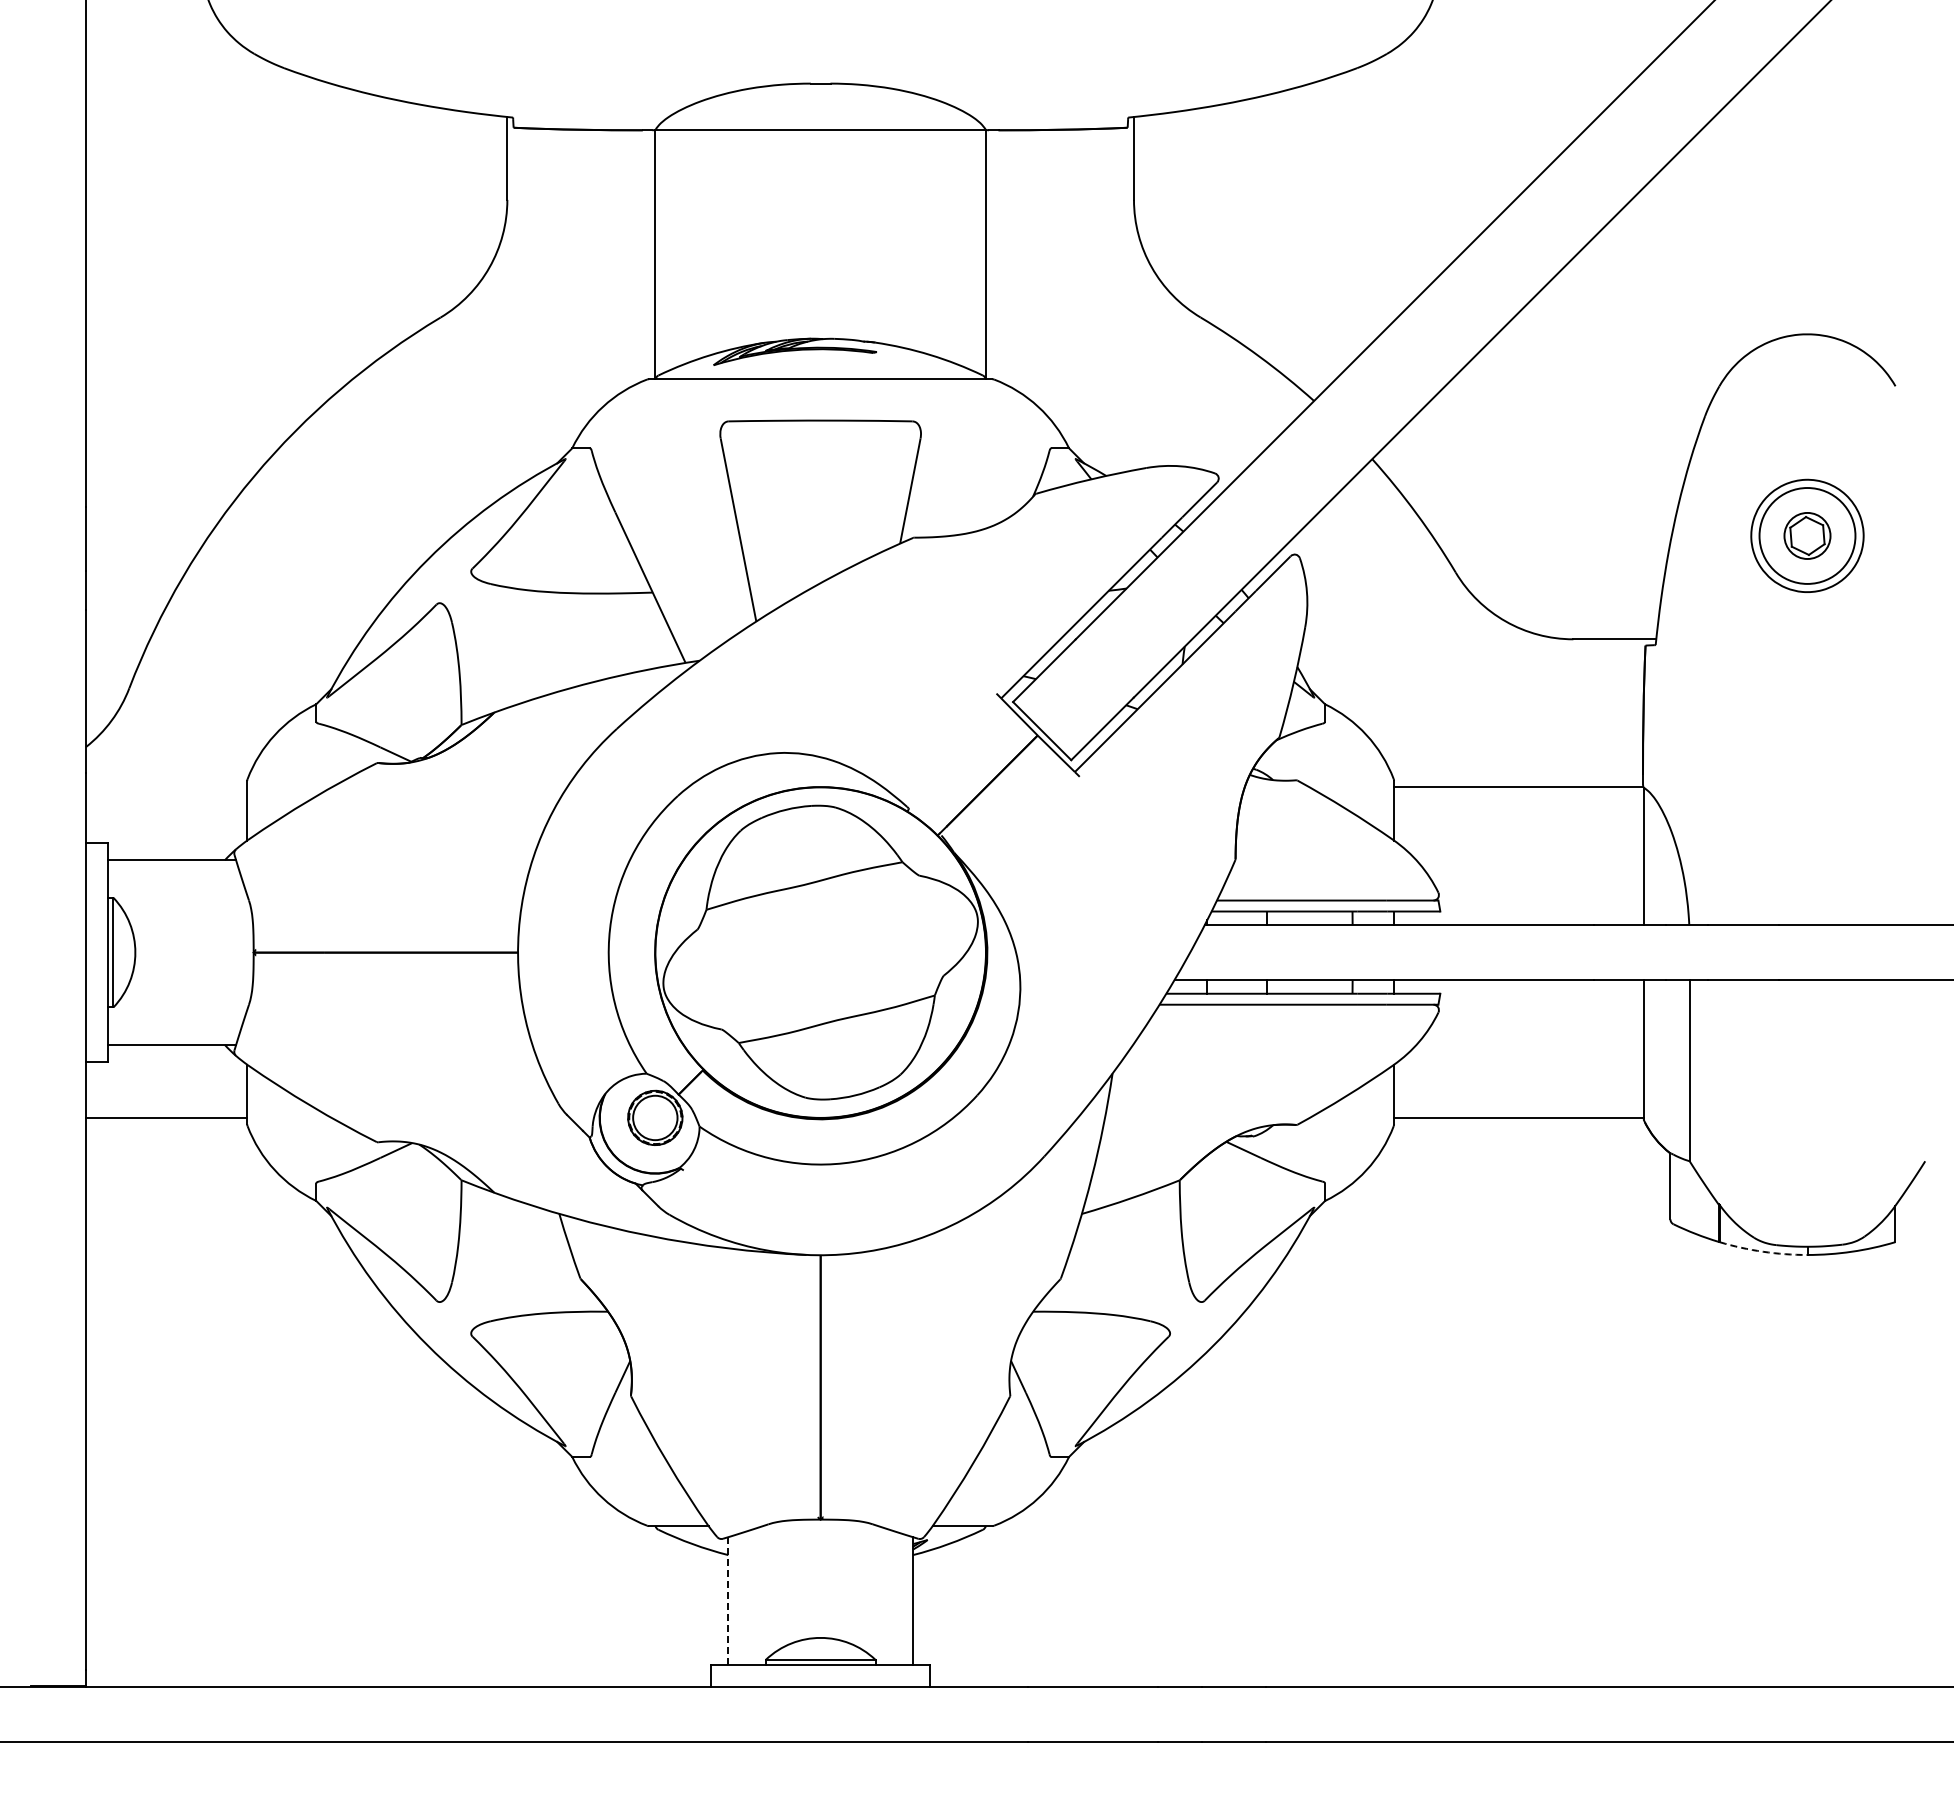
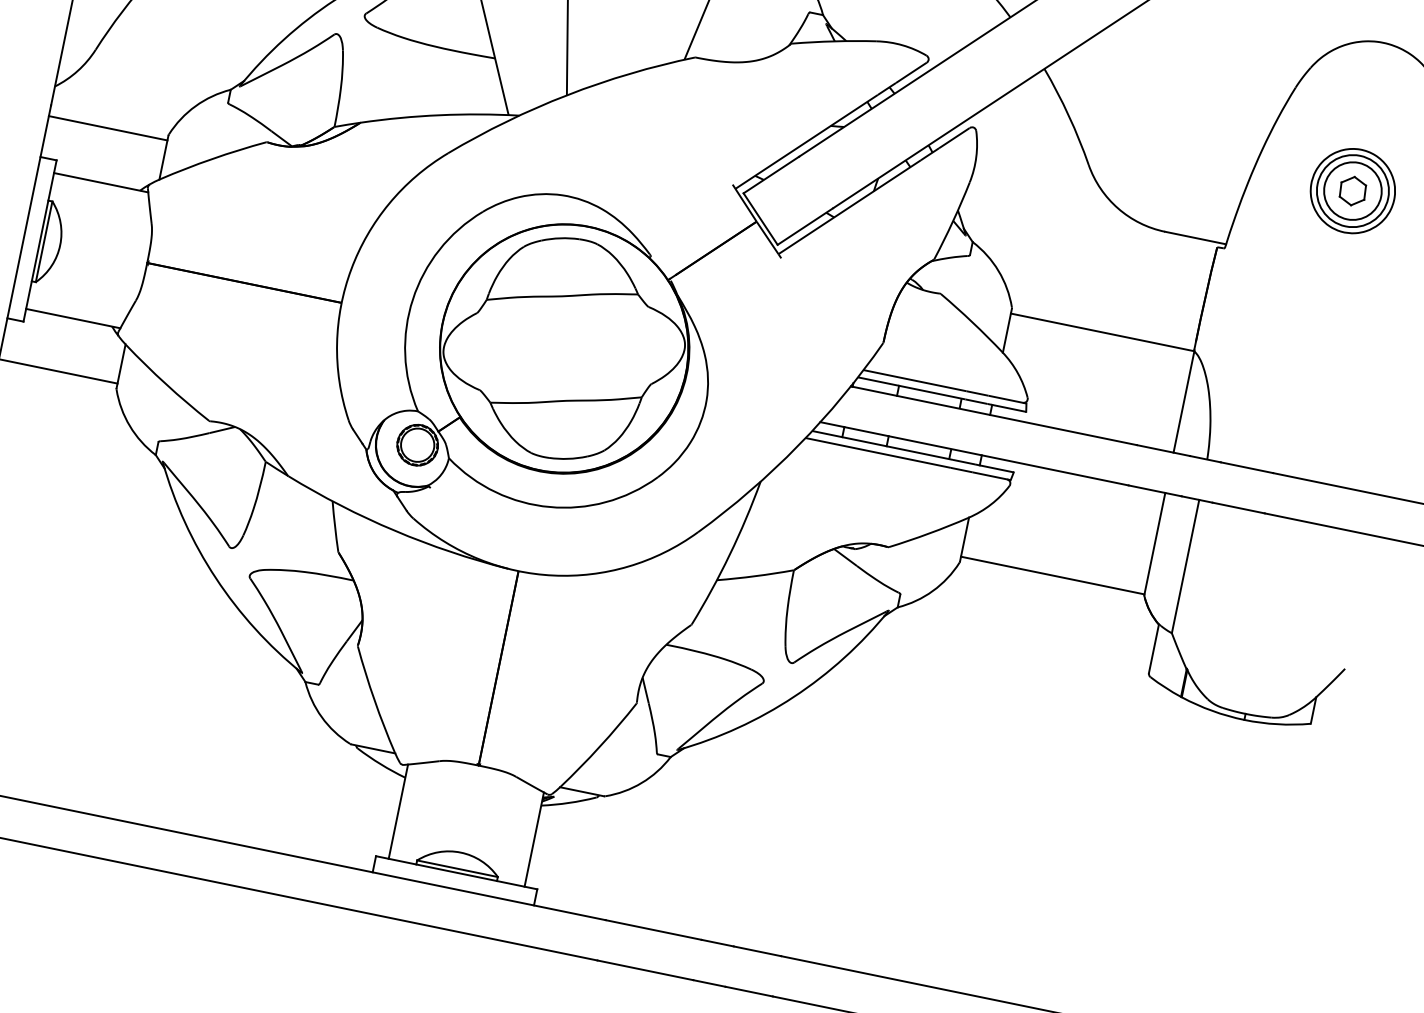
circle: (1807, 535) -> (1353, 190), size x1.67
line: (166, 787) -> (108, 128), added
arc: (1763, 1251) -> (1212, 710), dashed -> solid
line: (728, 1601) -> (398, 811), dashed -> solid

